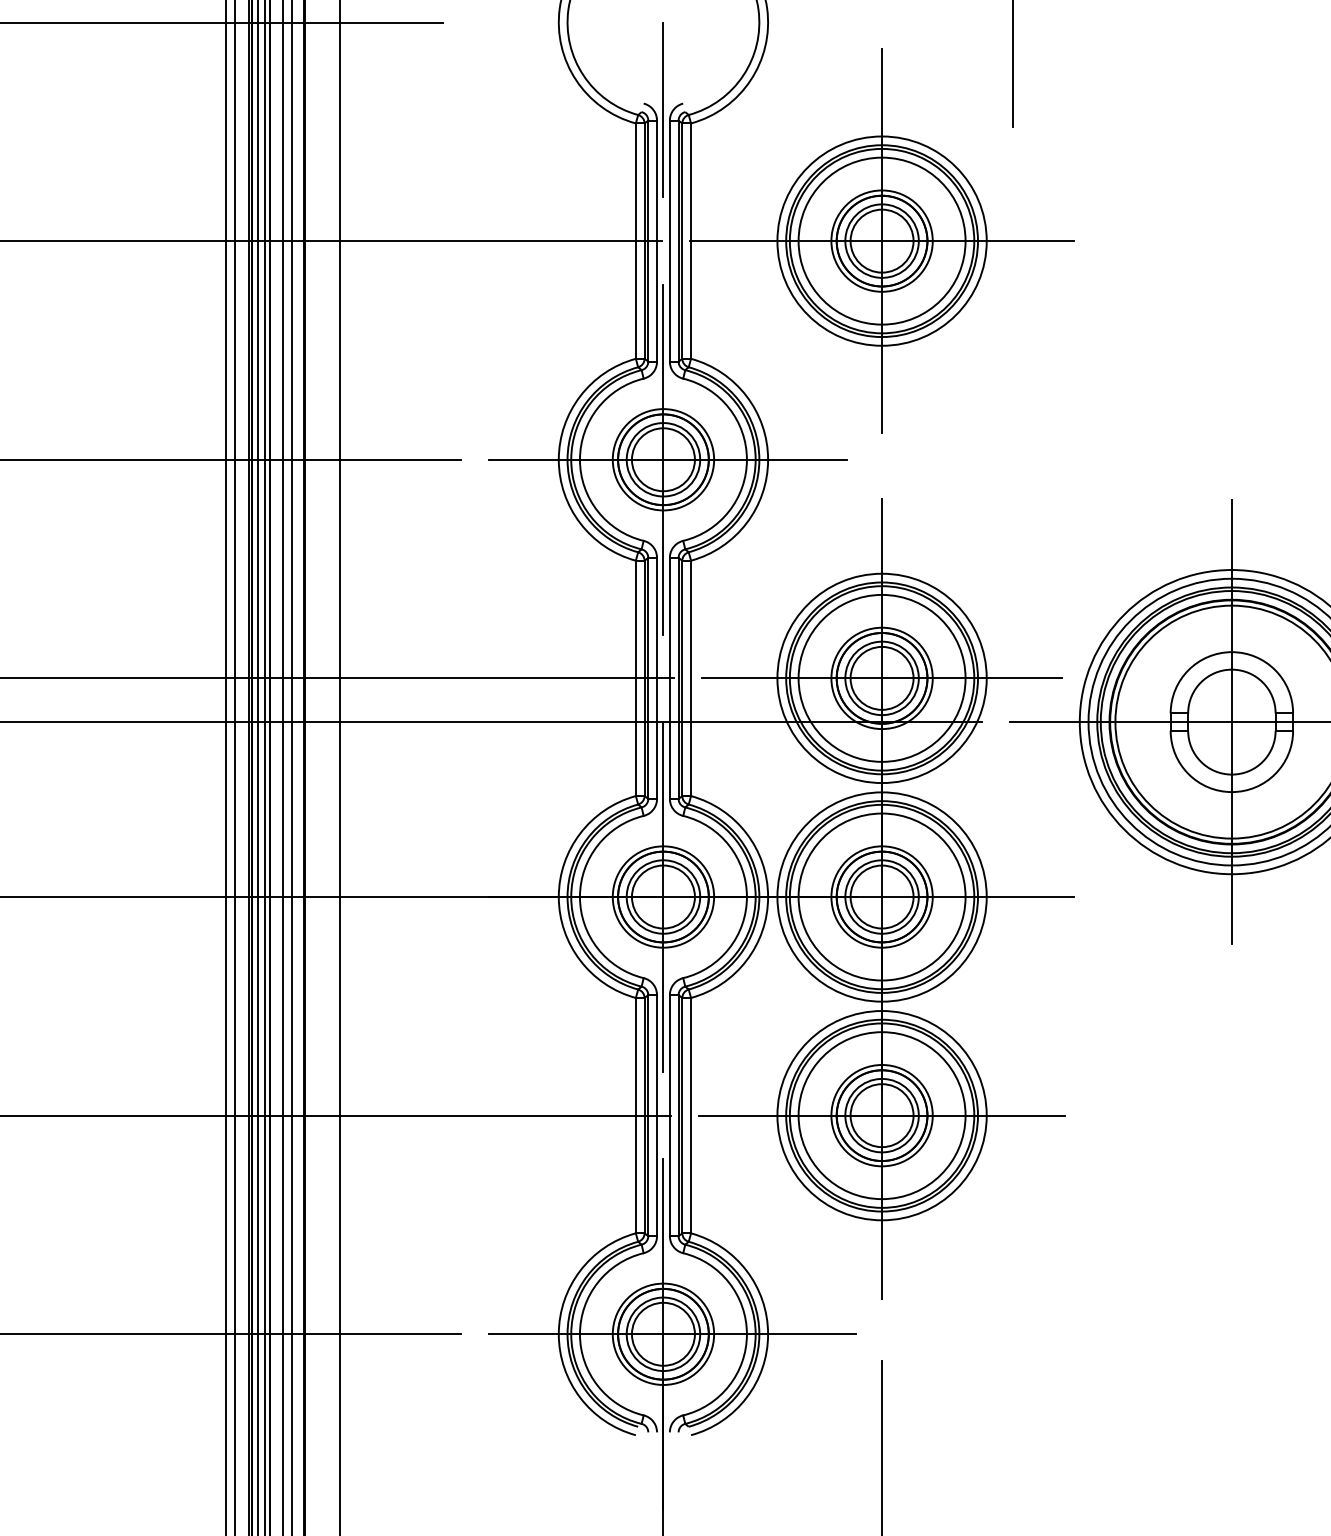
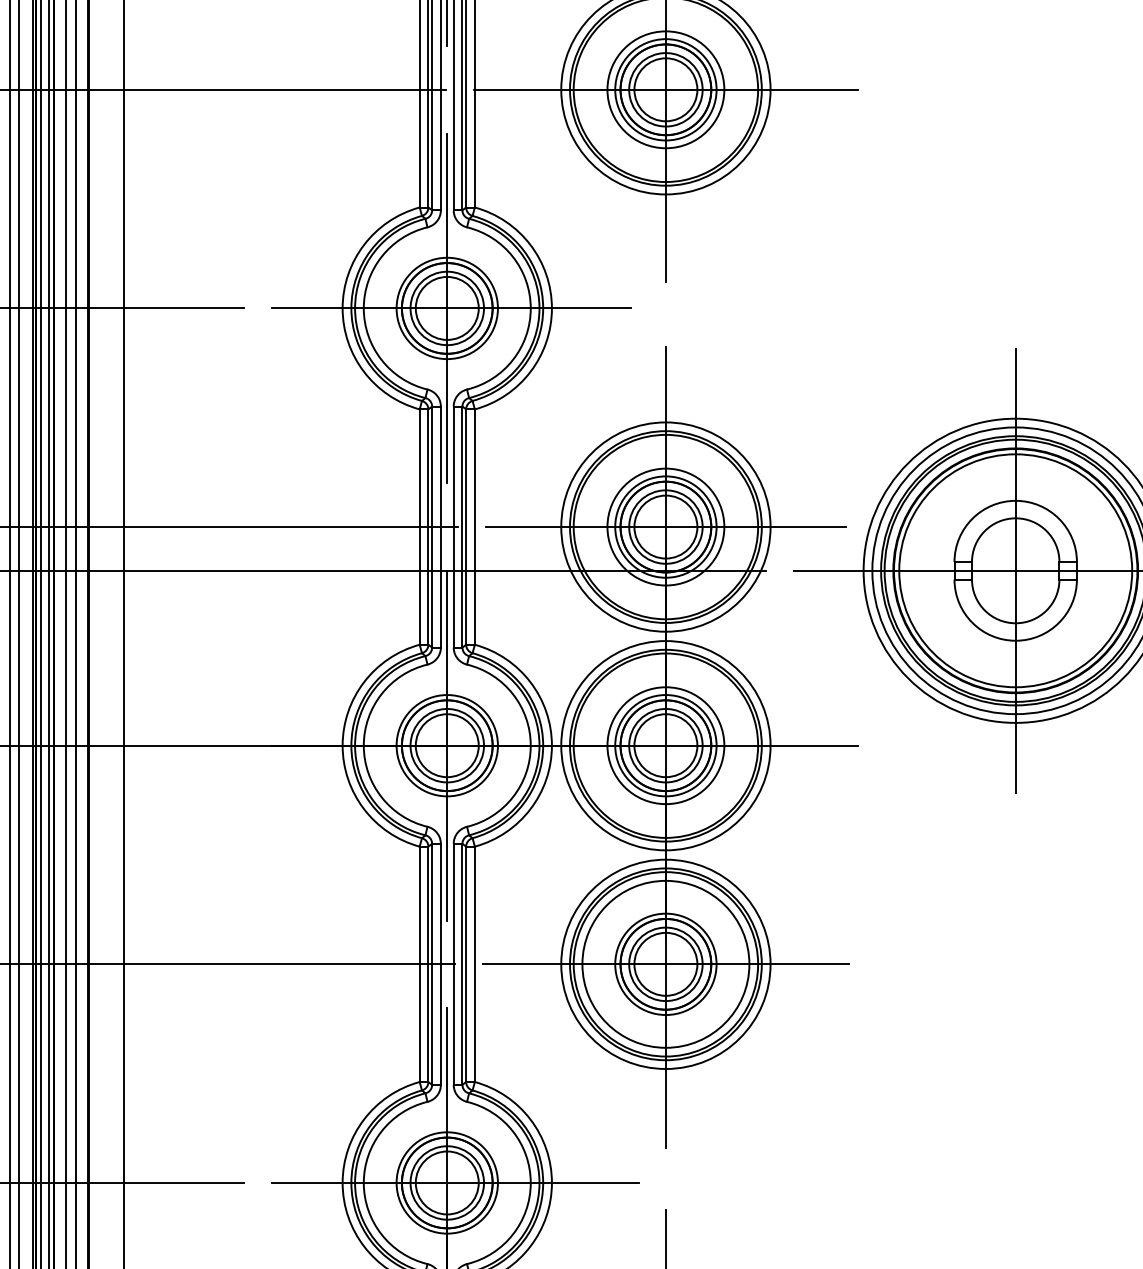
circle: (881, 240) -> (665, 89), size x0.7
circle: (881, 677) -> (665, 526), size x0.7
circle: (881, 896) -> (665, 745), size x0.7

